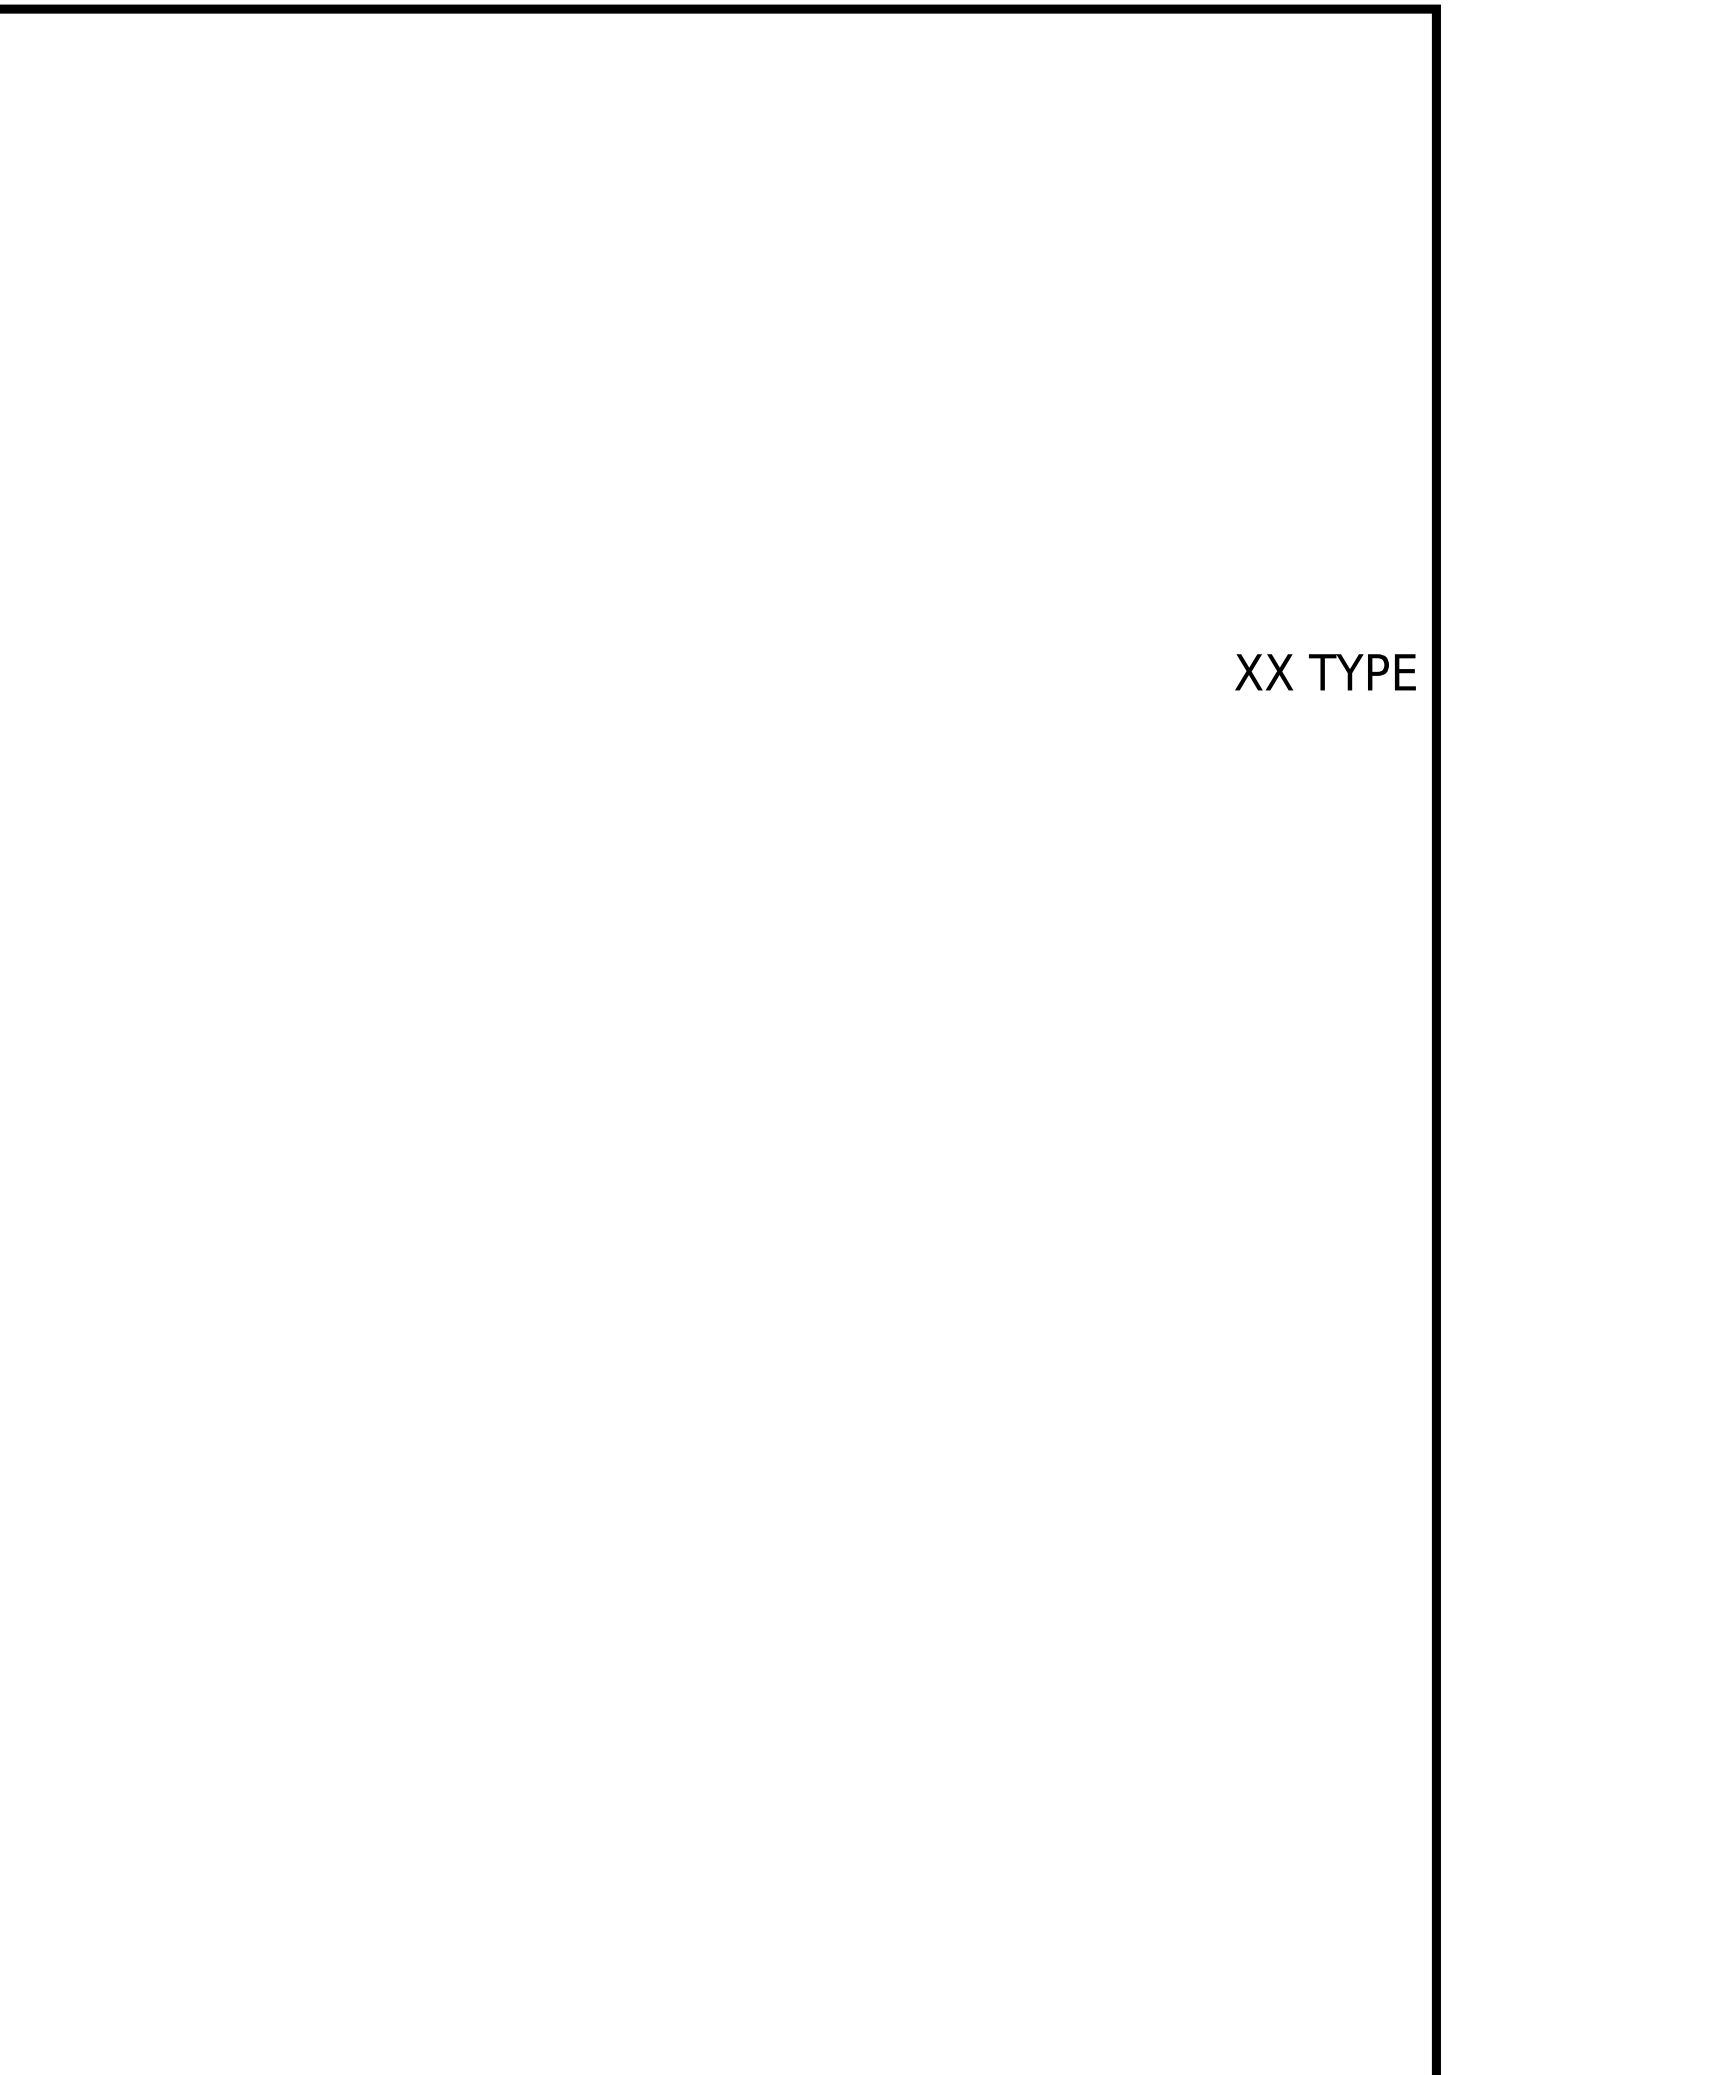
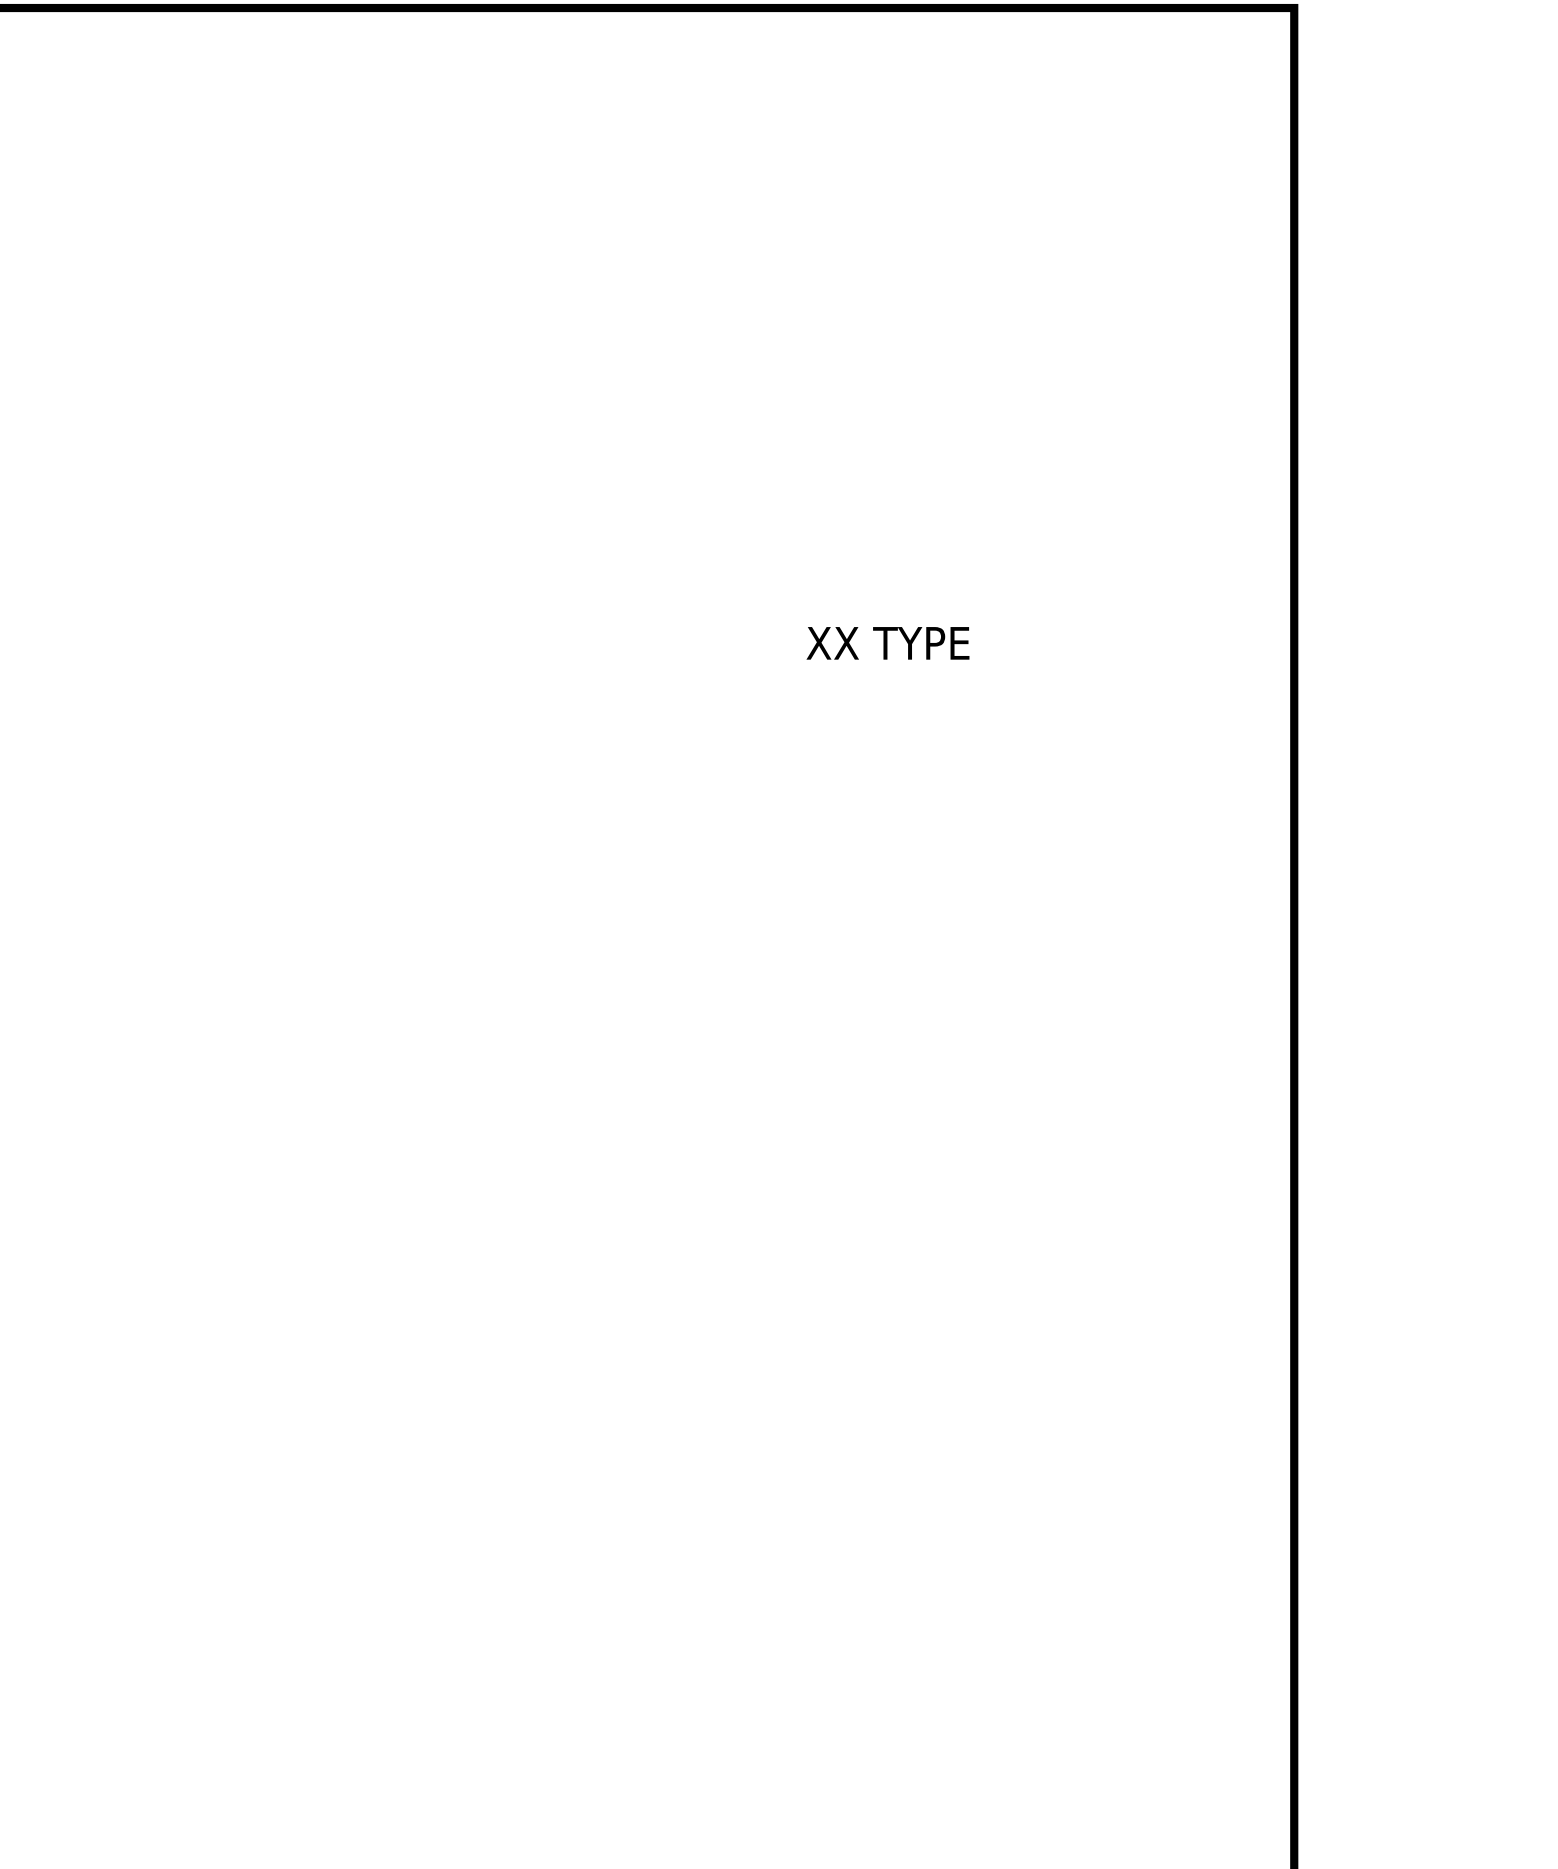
text: (1325, 672) -> (888, 643), moved

